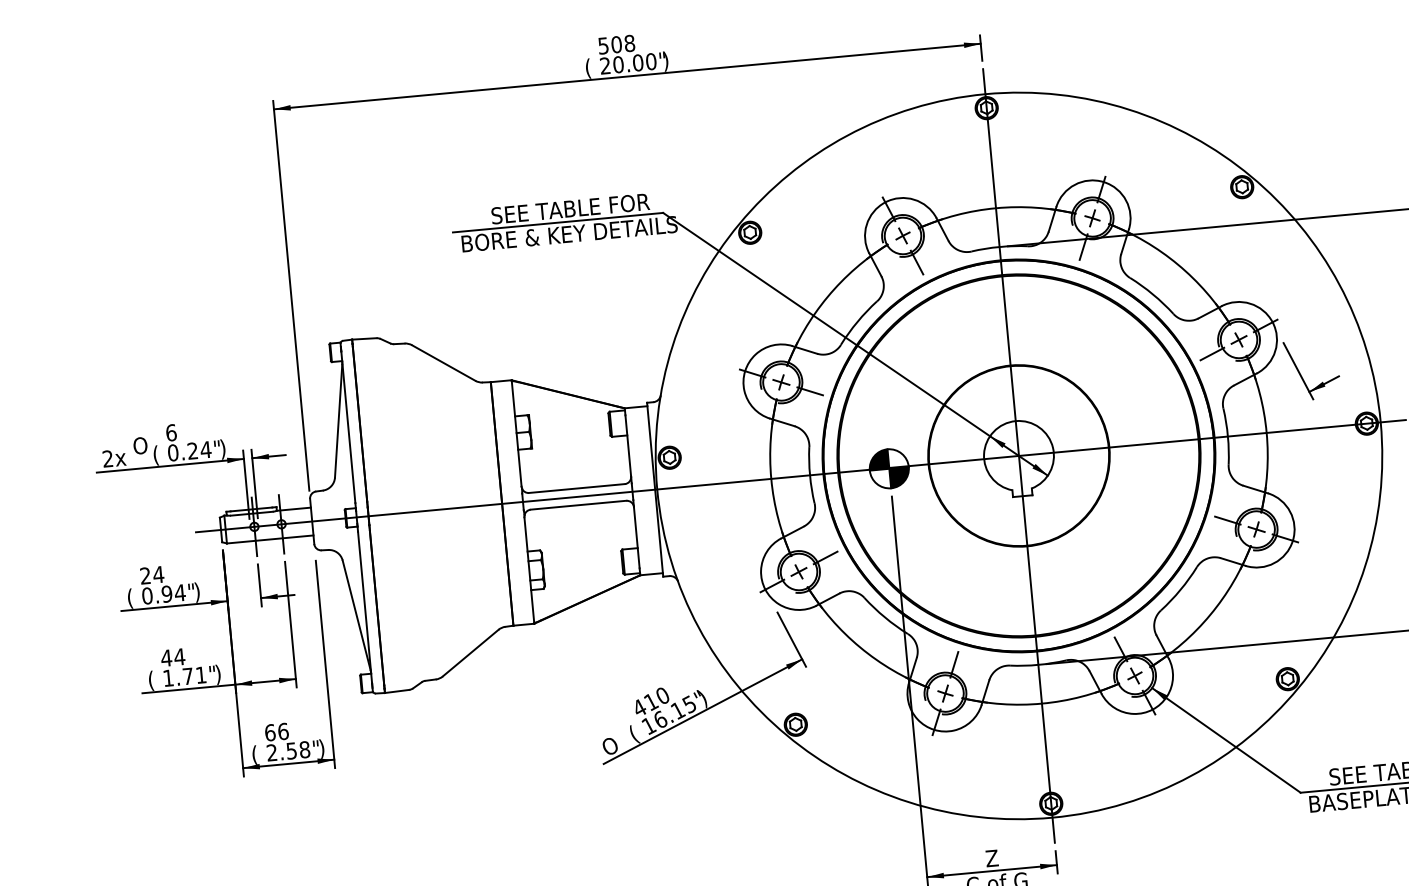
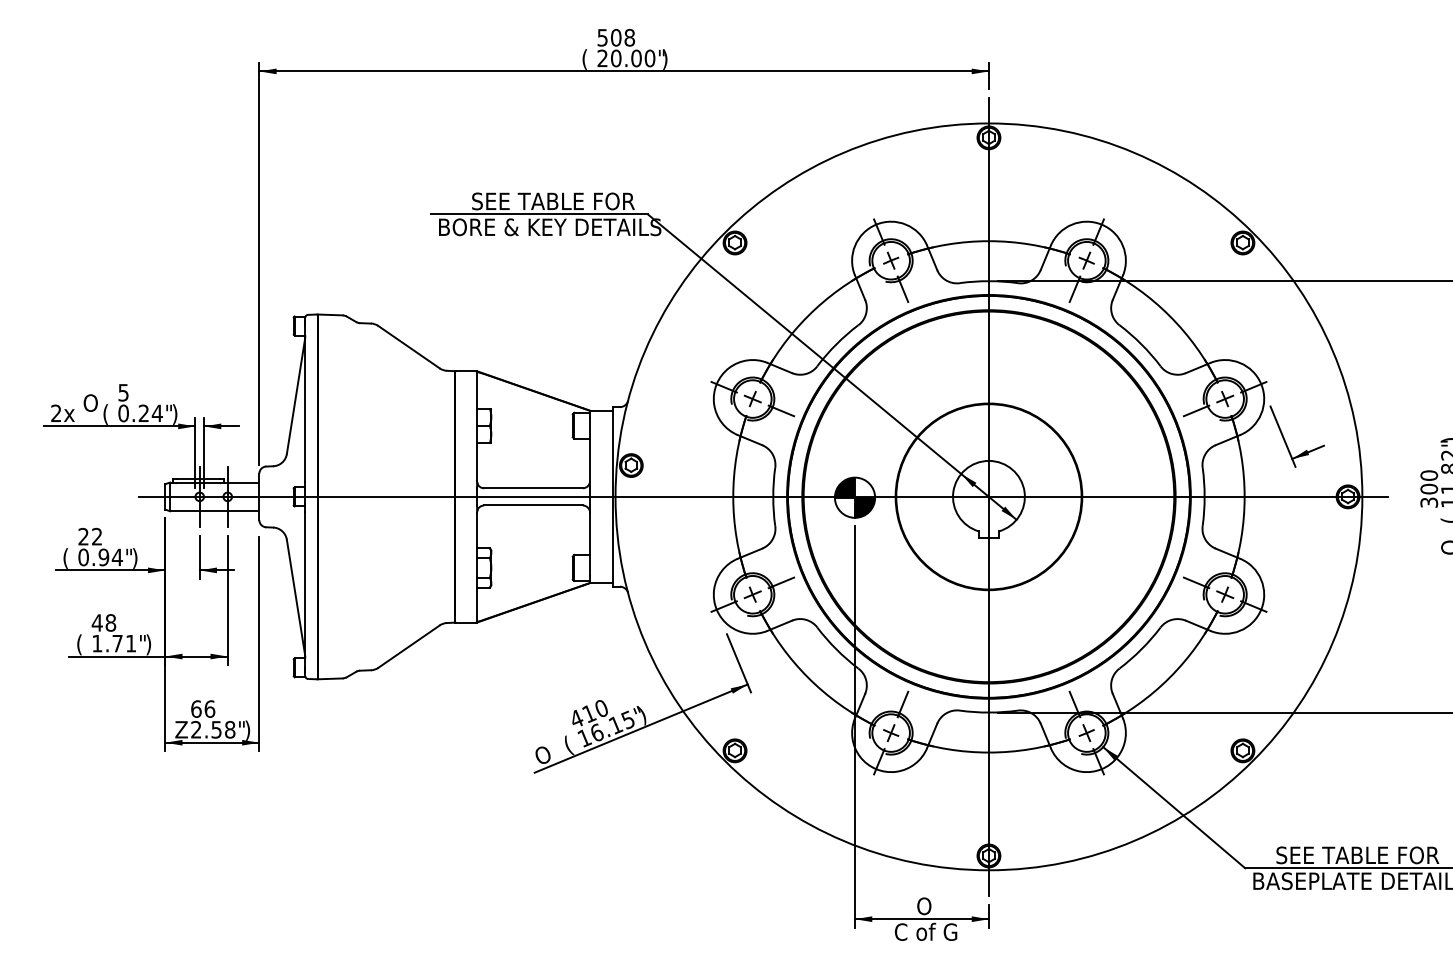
text: (171, 432) -> (123, 392), 6 -> 5
text: (157, 574) -> (96, 536), 24 -> 22
text: (179, 656) -> (110, 622), 44 -> 48
text: (257, 754) -> (181, 730), ( -> Z
text: (993, 858) -> (924, 906), Z -> O

